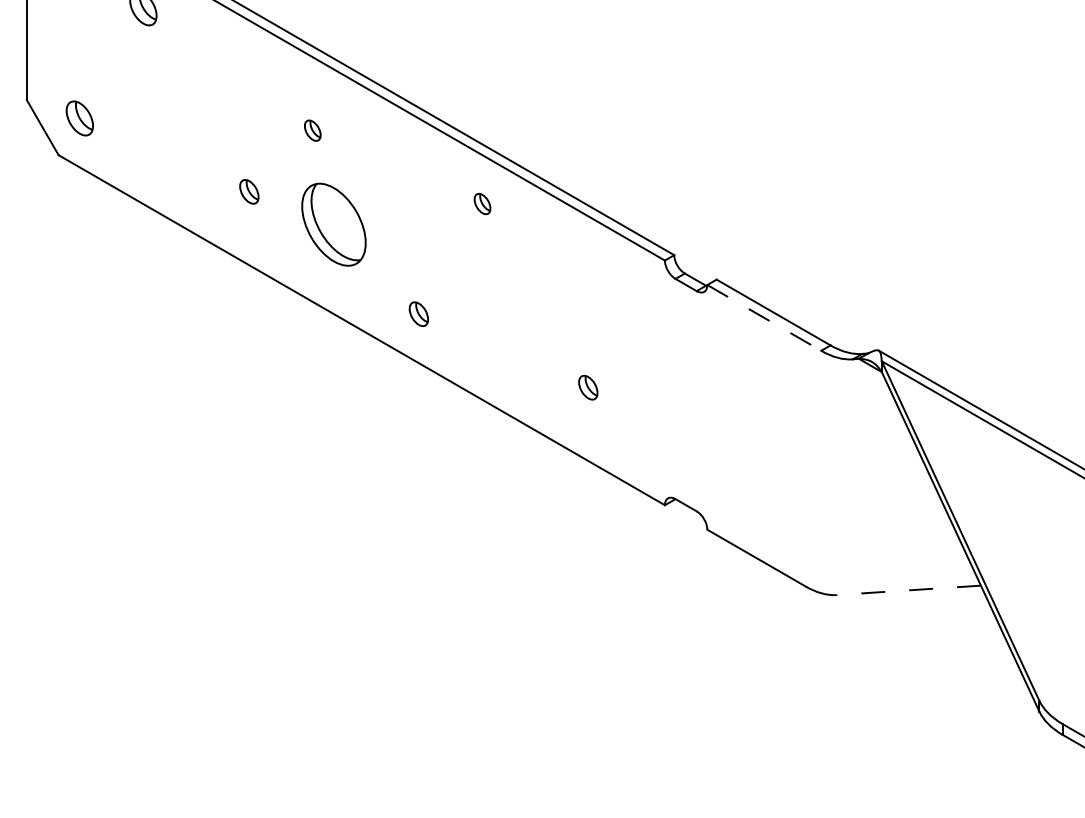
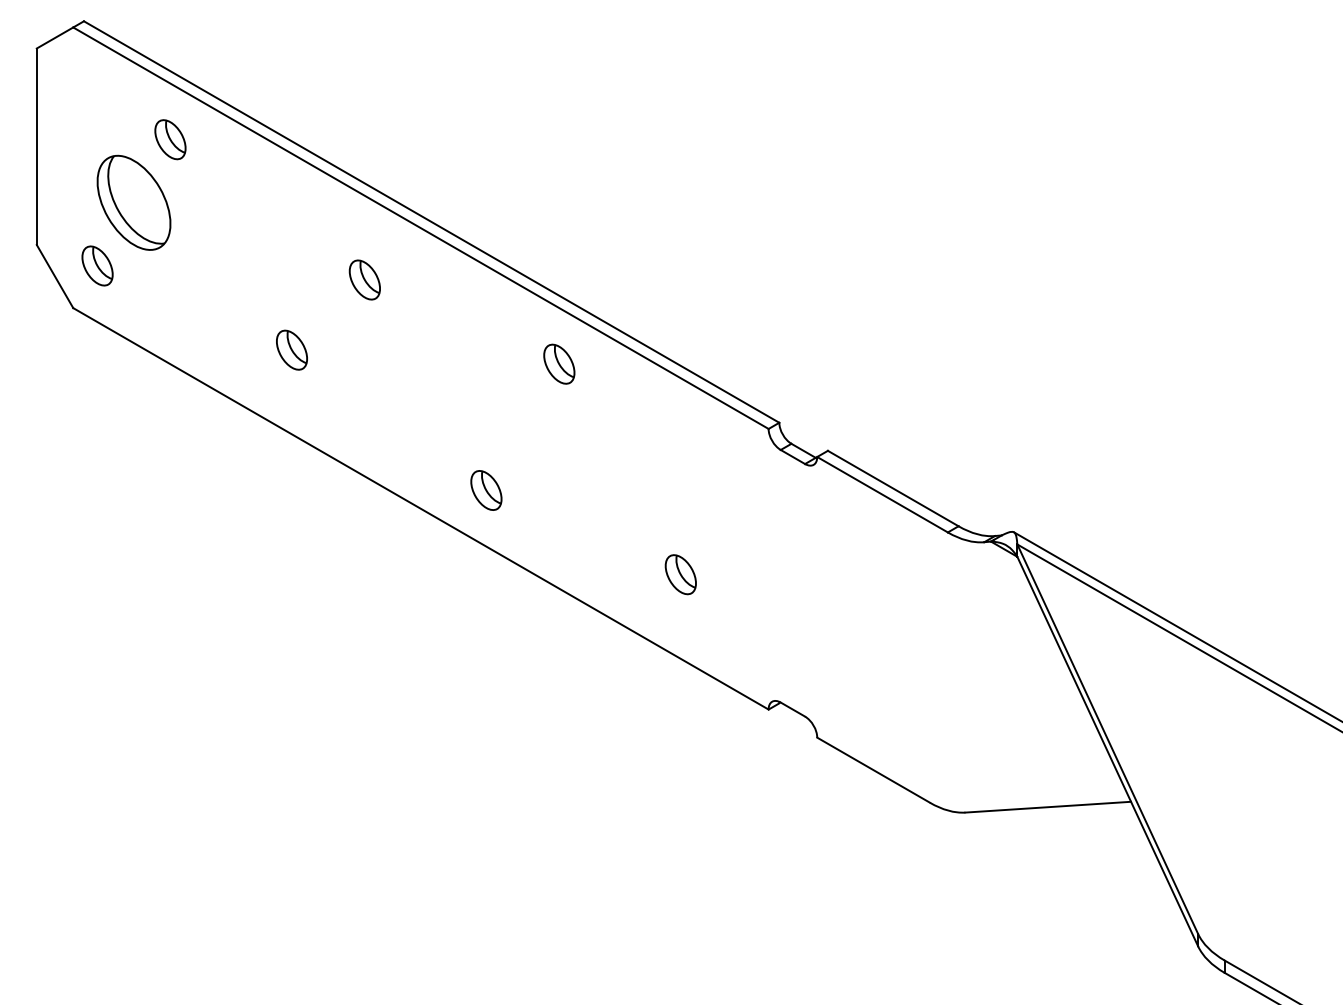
part: (312, 130) -> (364, 279), size x1.67
part: (248, 191) -> (291, 349), size x1.43
part: (482, 203) -> (559, 363), size x1.67
part: (333, 224) -> (133, 202), moved
part: (418, 314) -> (486, 490), size x1.43
line: (765, 317) -> (883, 494), dashed -> solid
part: (588, 387) -> (680, 574), size x1.43
line: (908, 590) -> (1048, 807), dashed -> solid

